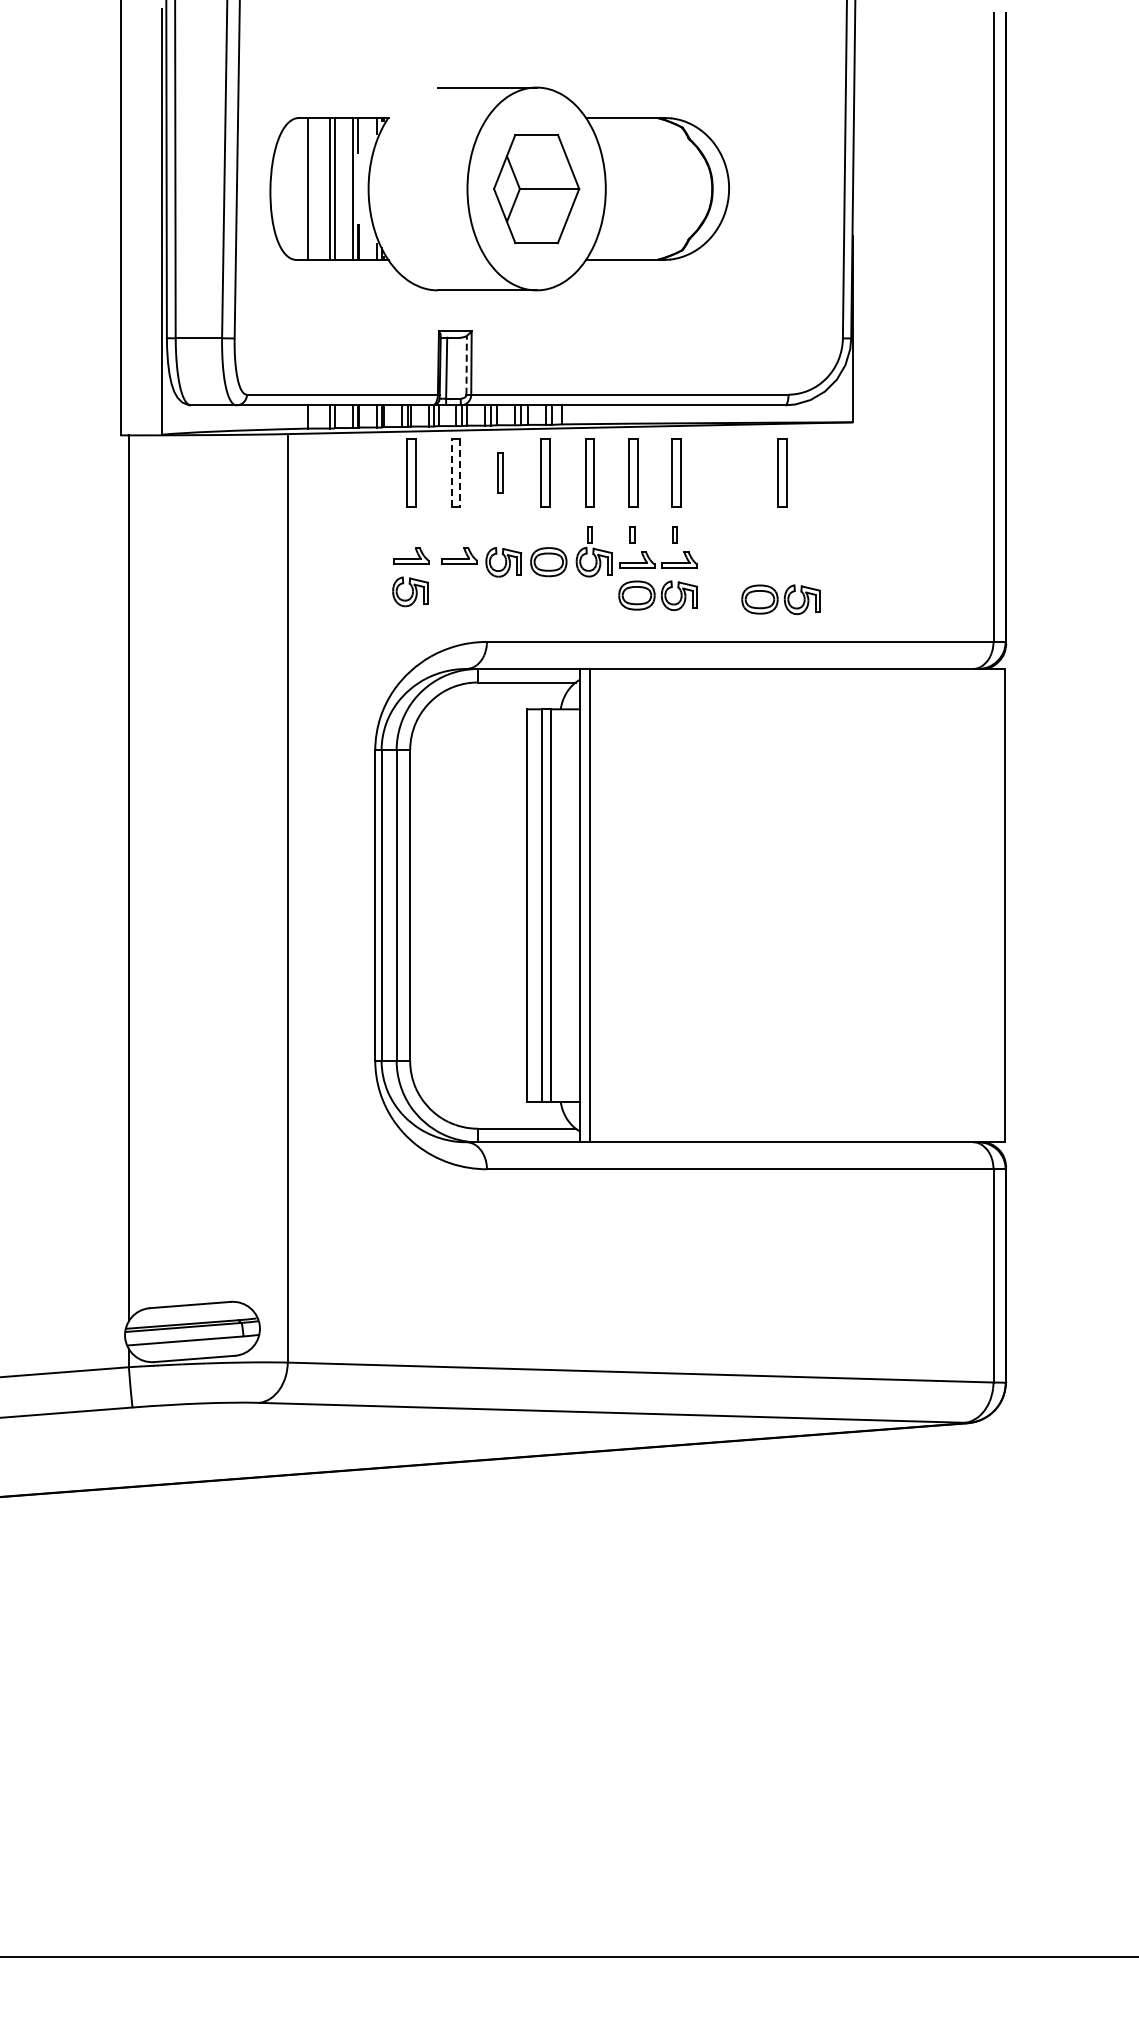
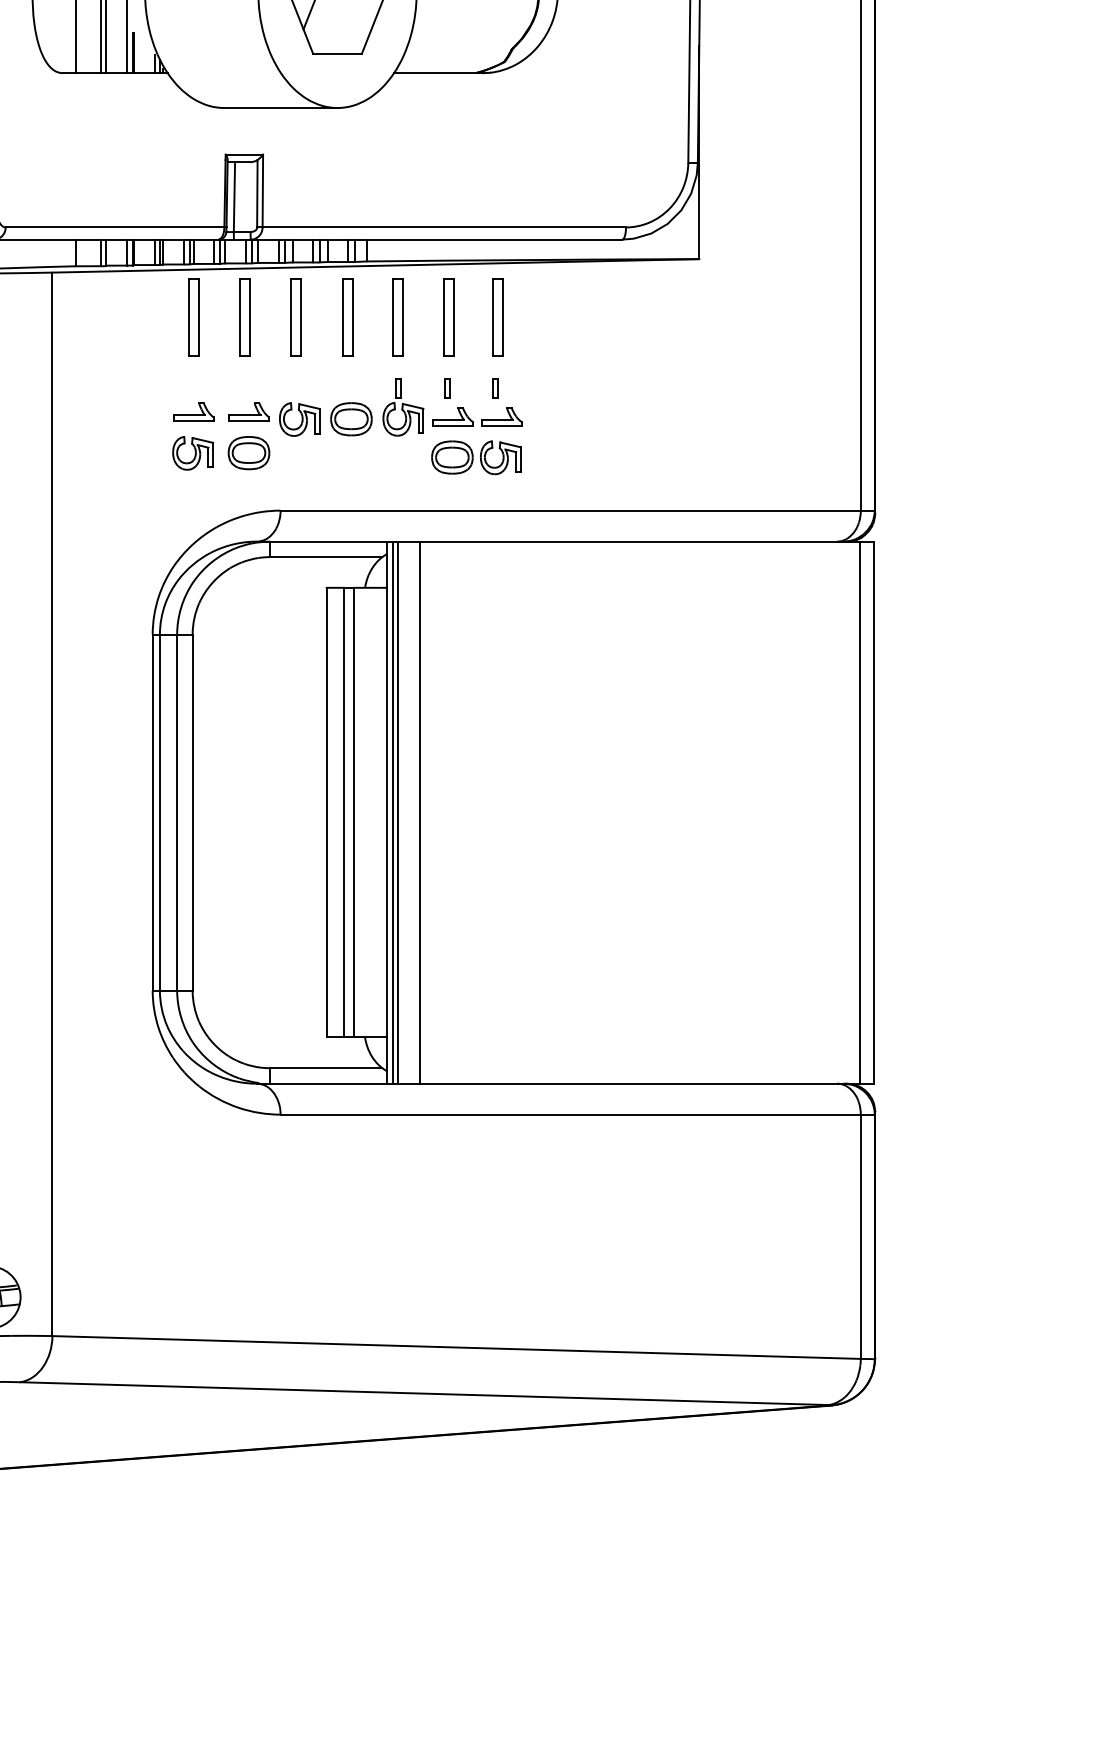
line: (466, 364) -> (257, 192), dashed -> solid
part: (500, 472) -> (296, 316), size x1.67
part: (782, 472) -> (619, 316), removed
line: (451, 473) -> (239, 317), dashed -> solid
line: (460, 473) -> (250, 317), dashed -> solid
part: (458, 591) -> (248, 452), added
part: (780, 599) -> (616, 462), removed
line: (584, 905) -> (392, 812), added
line: (608, 905) -> (419, 812), added
line: (992, 905) -> (859, 812), added

